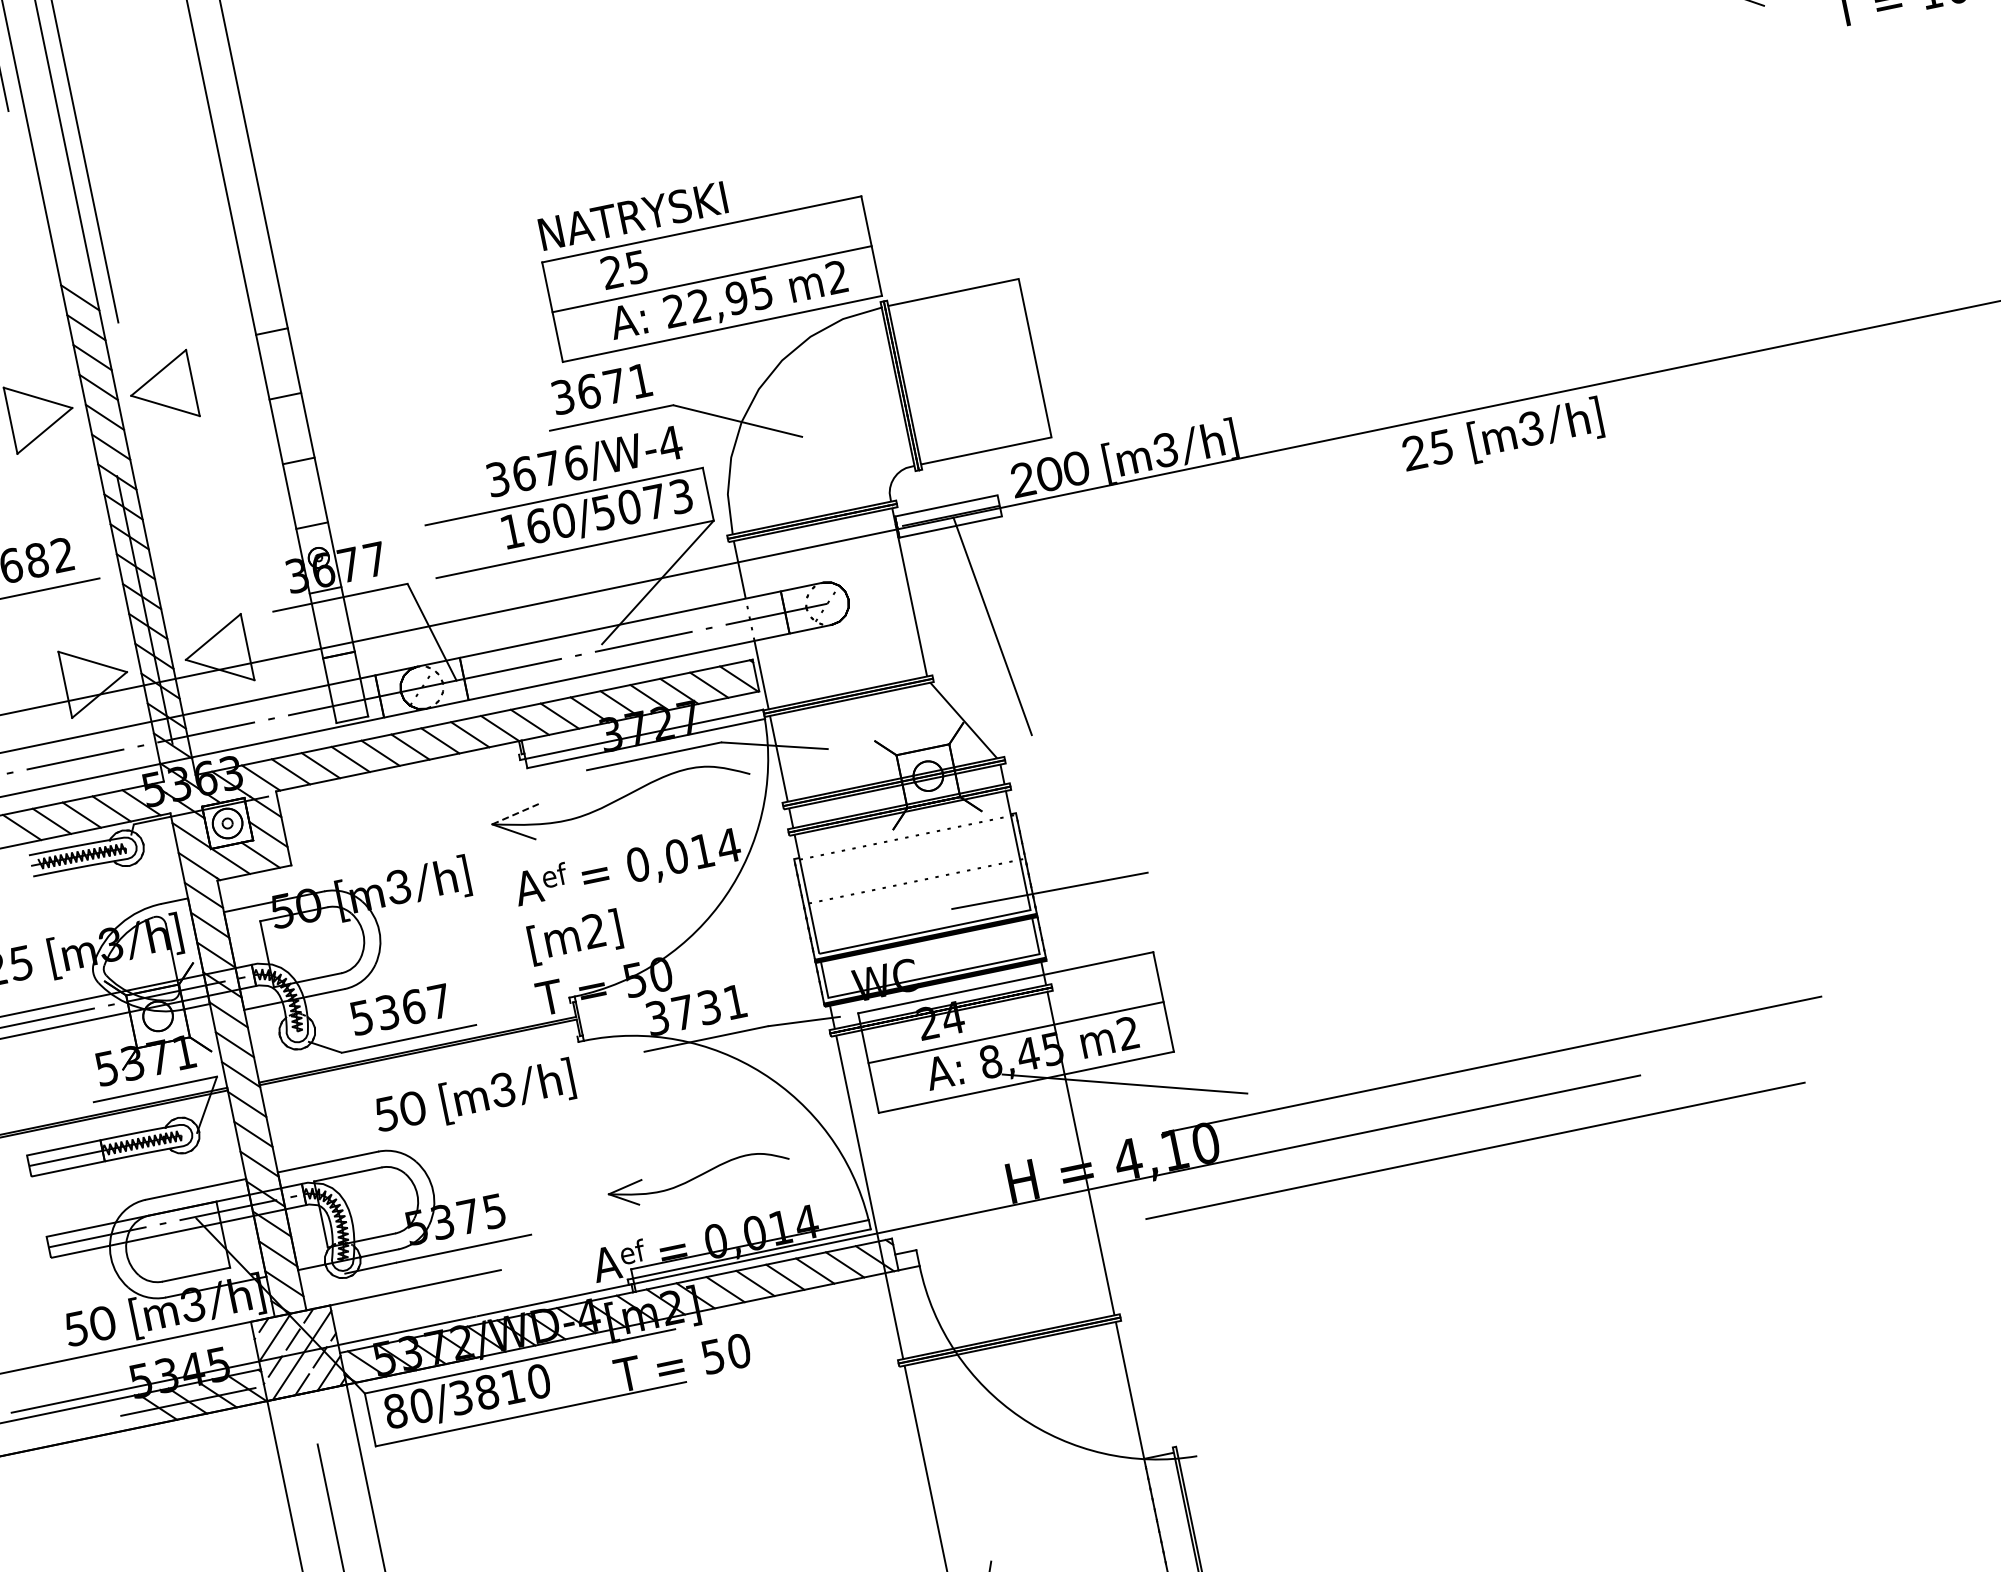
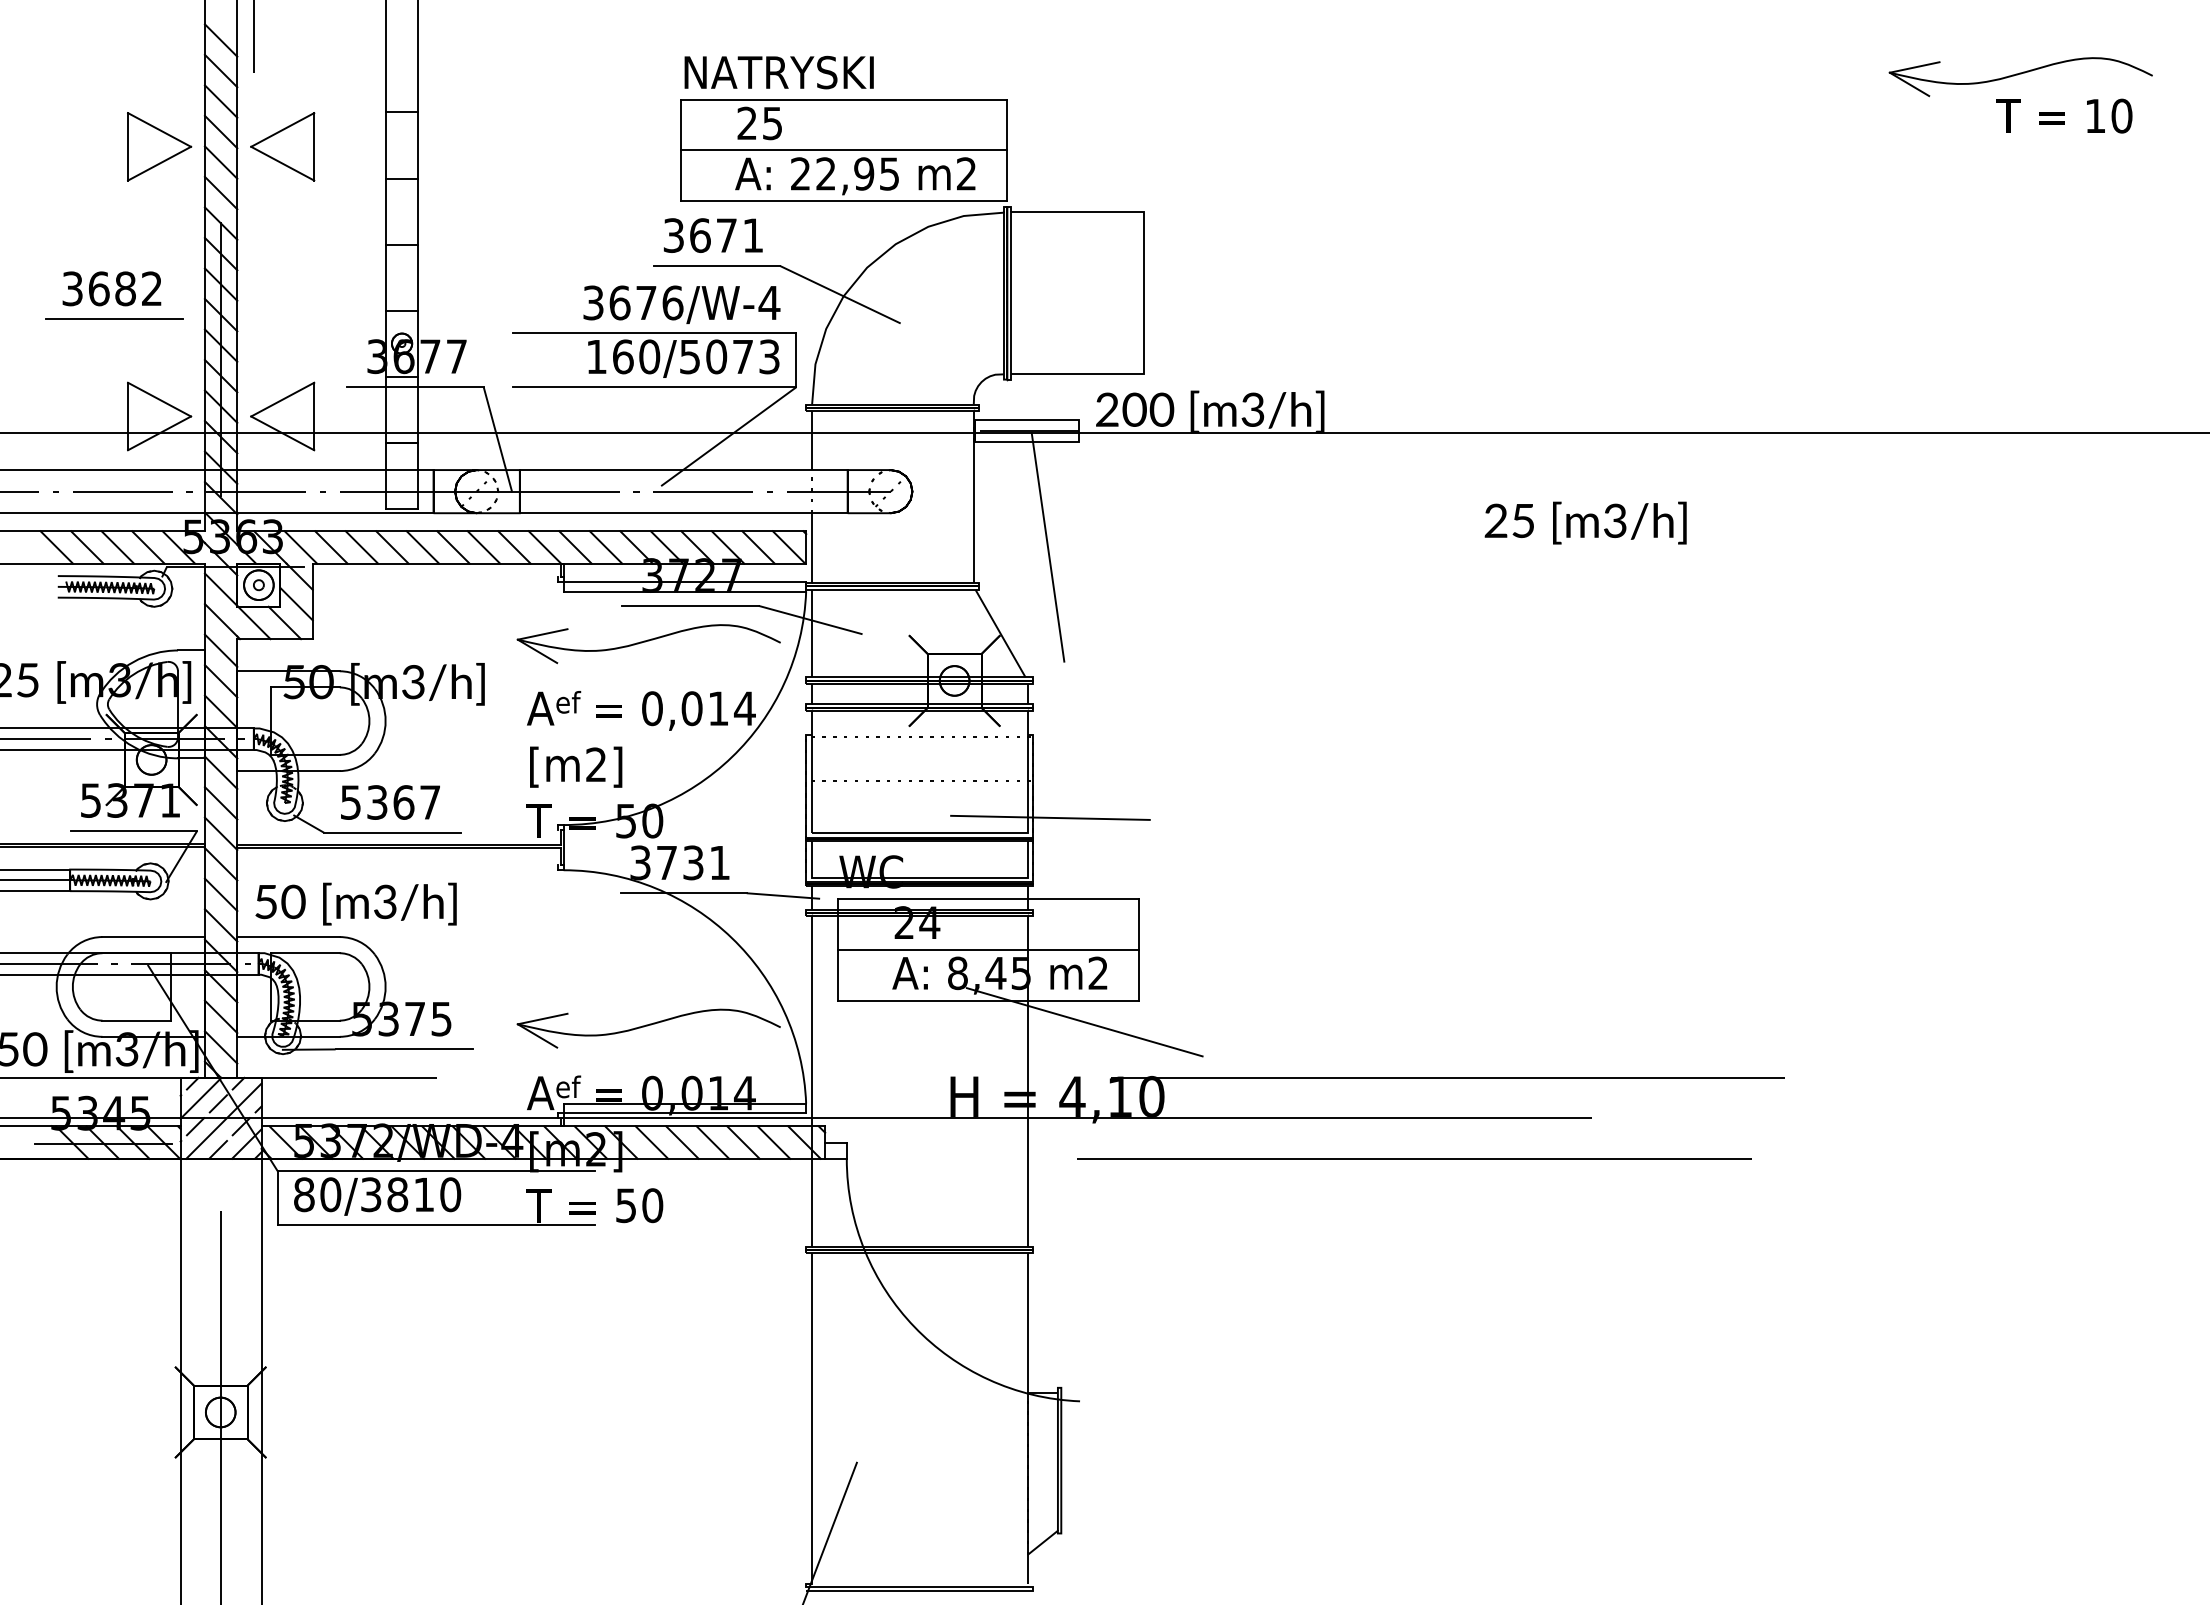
text: (1502, 436) -> (1585, 522), moved
line: (516, 814) -> (543, 634), dashed -> solid
text: (473, 1097) -> (355, 903), moved
part: (699, 1178) -> (648, 1028), size x1.43

